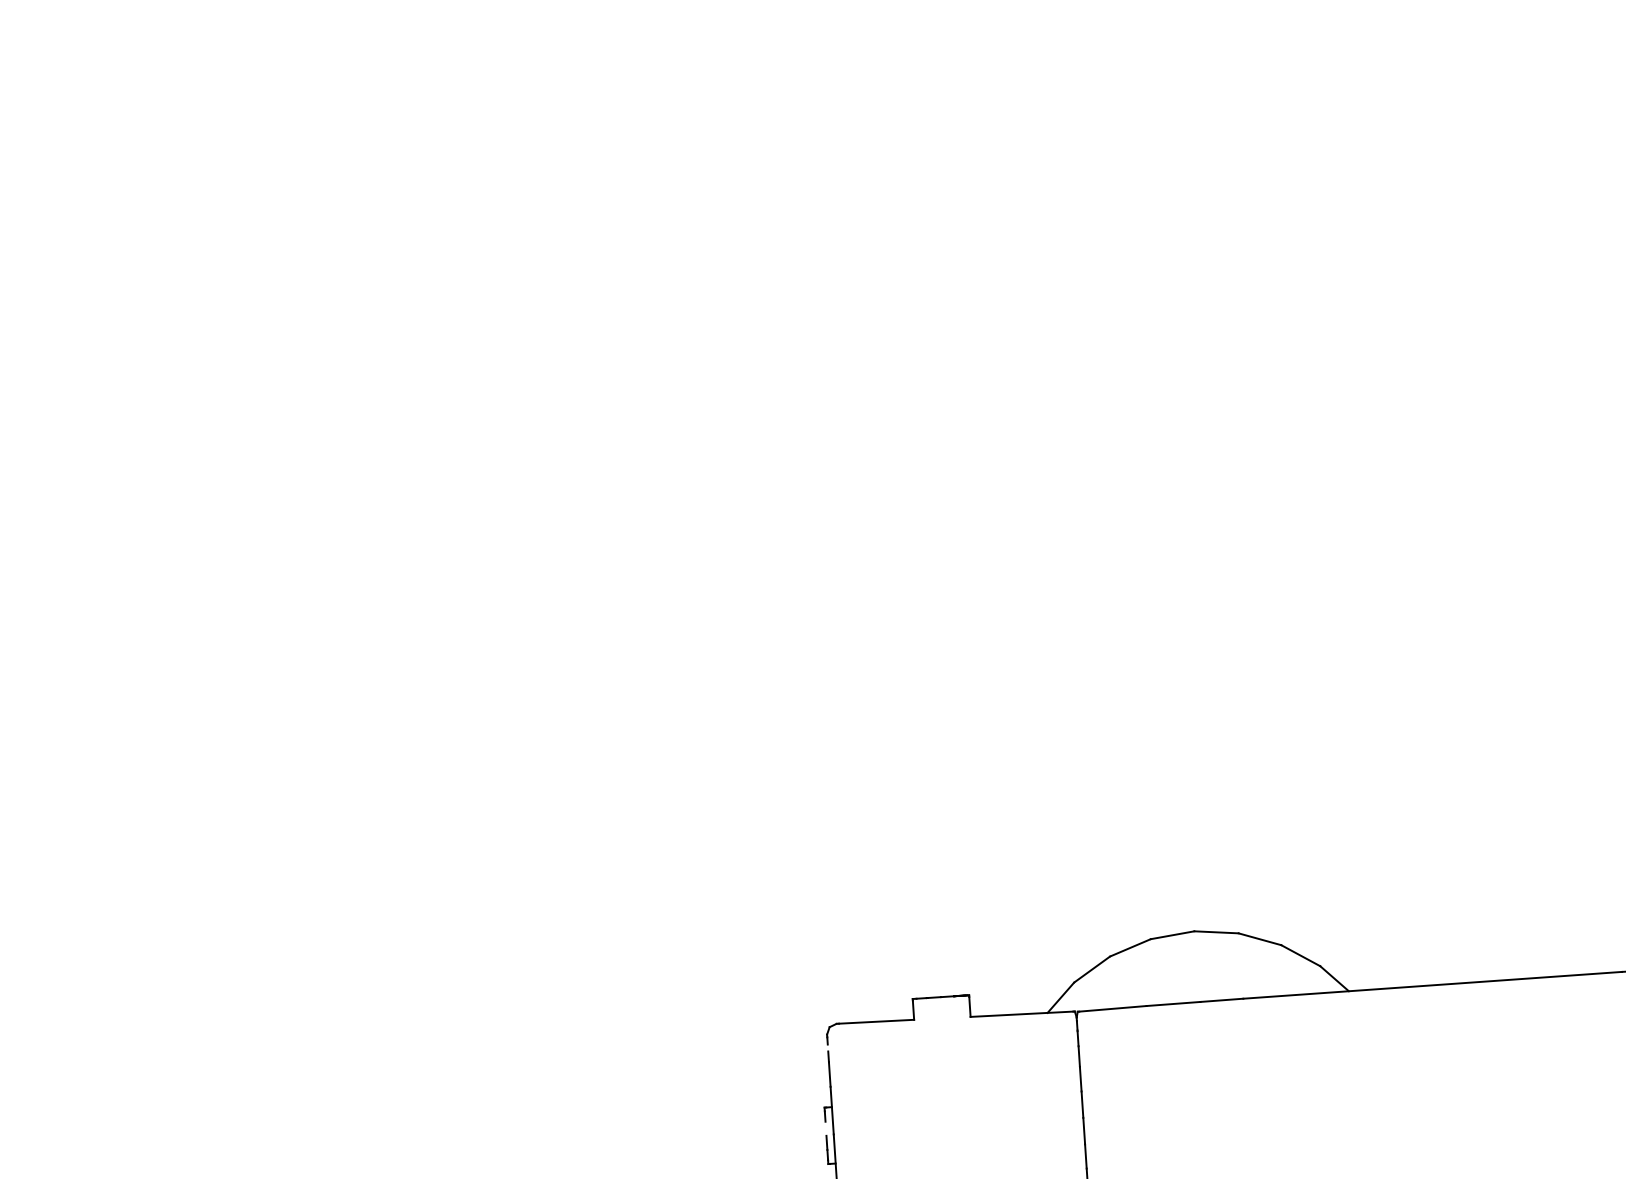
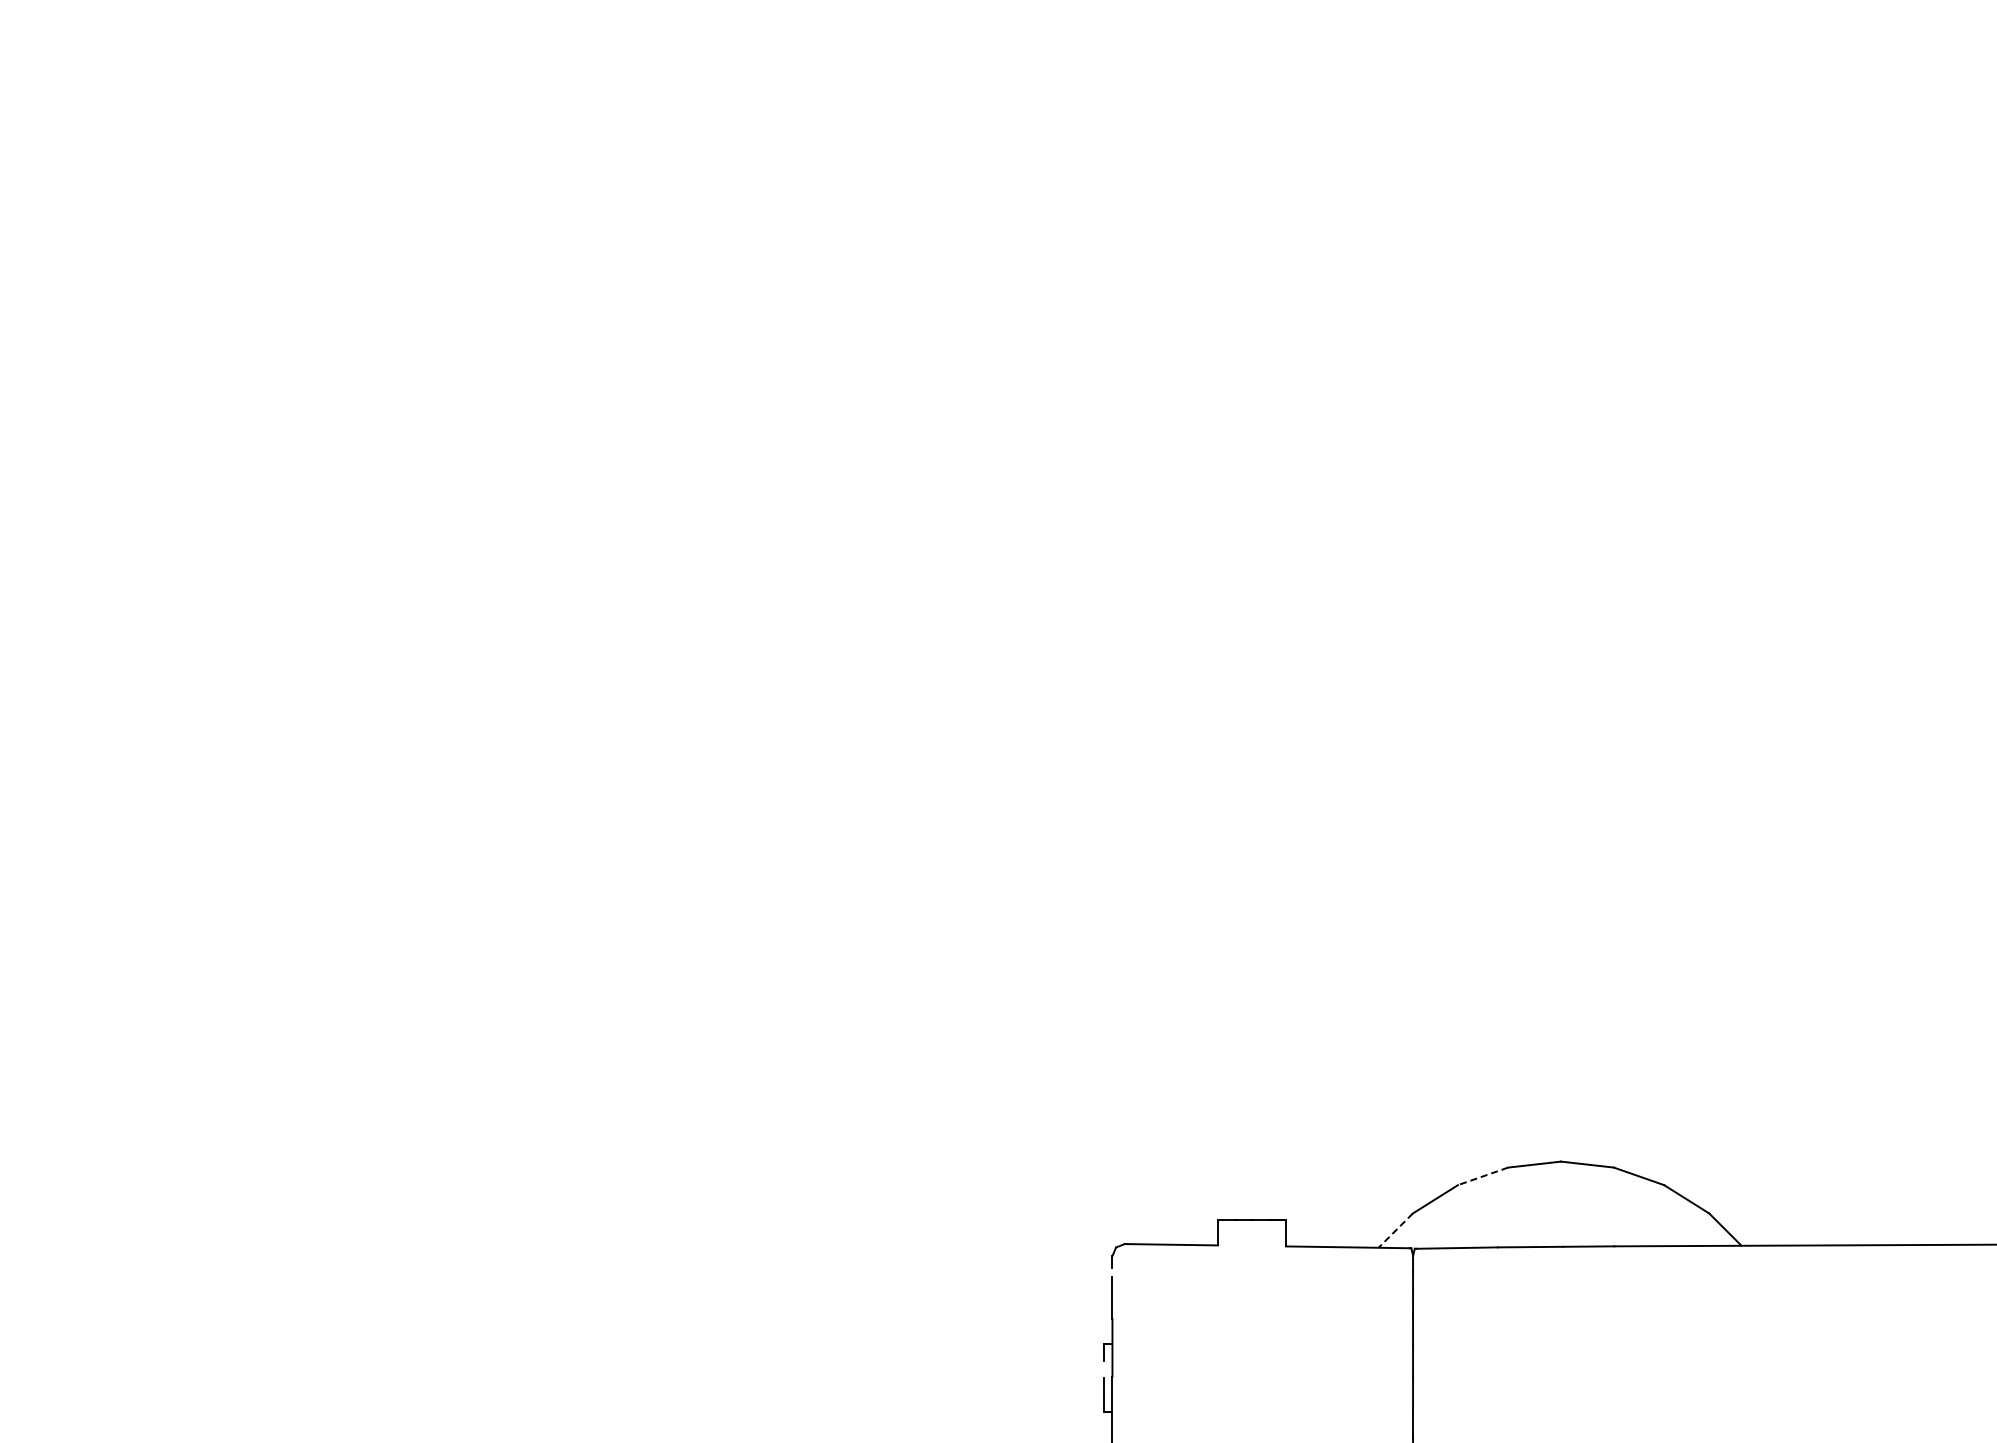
line: (1130, 947) -> (1483, 1176), solid -> dashed
line: (1060, 997) -> (1395, 1230), solid -> dashed

